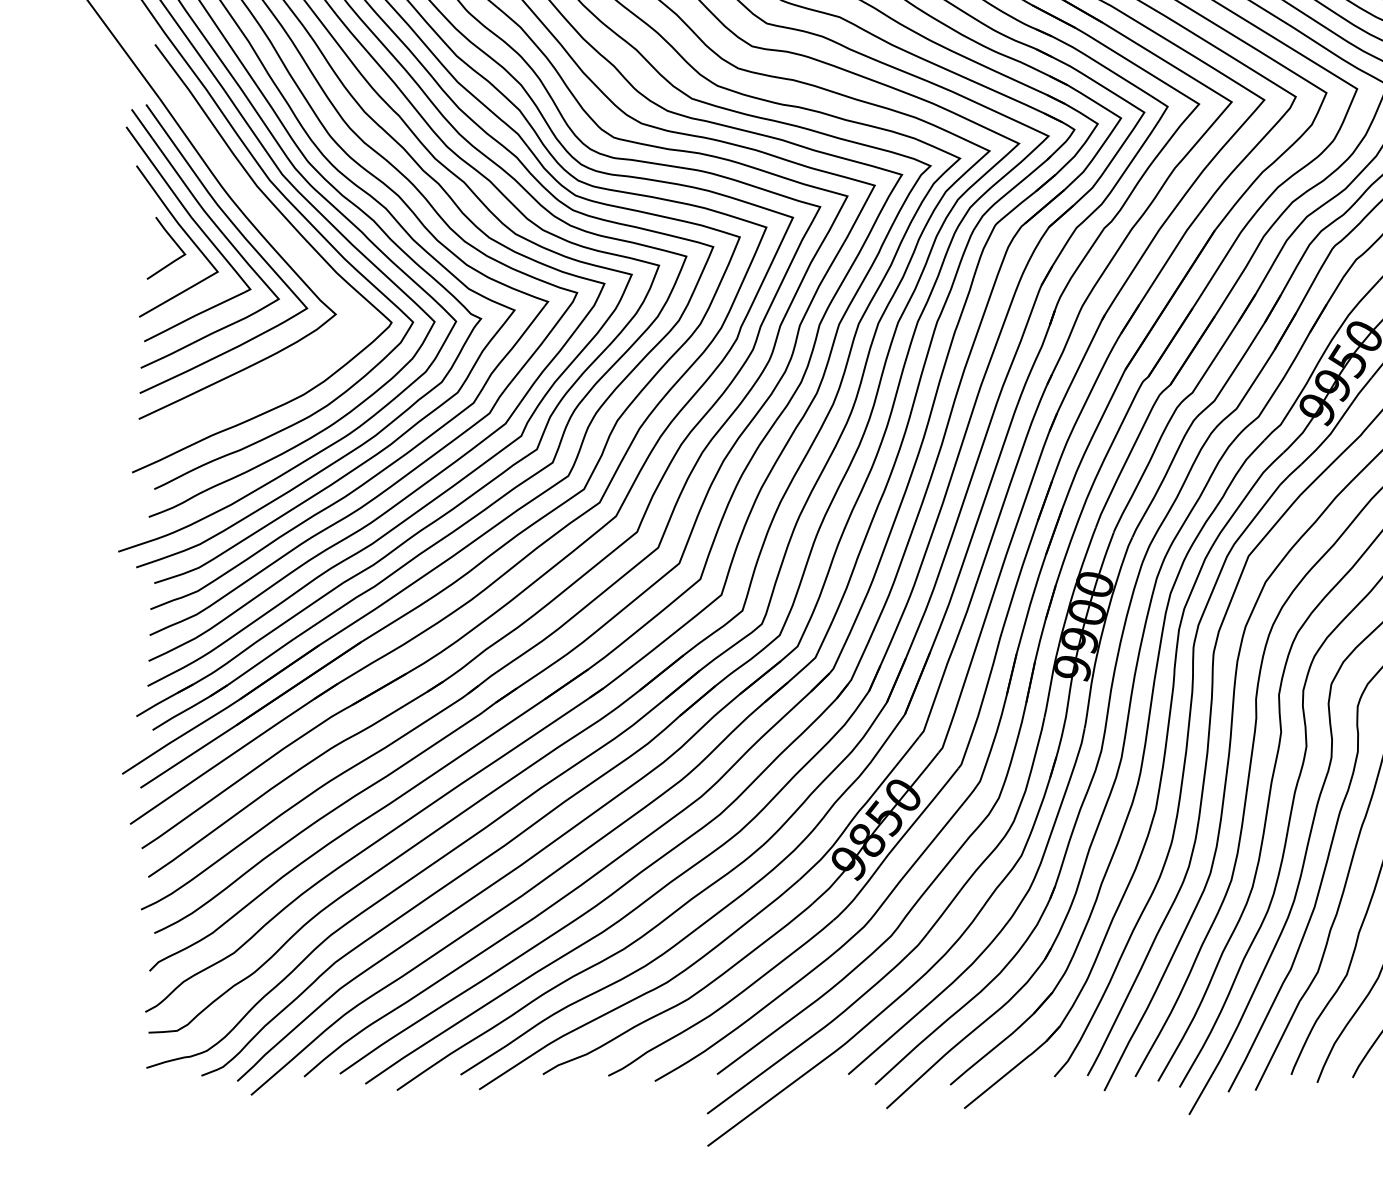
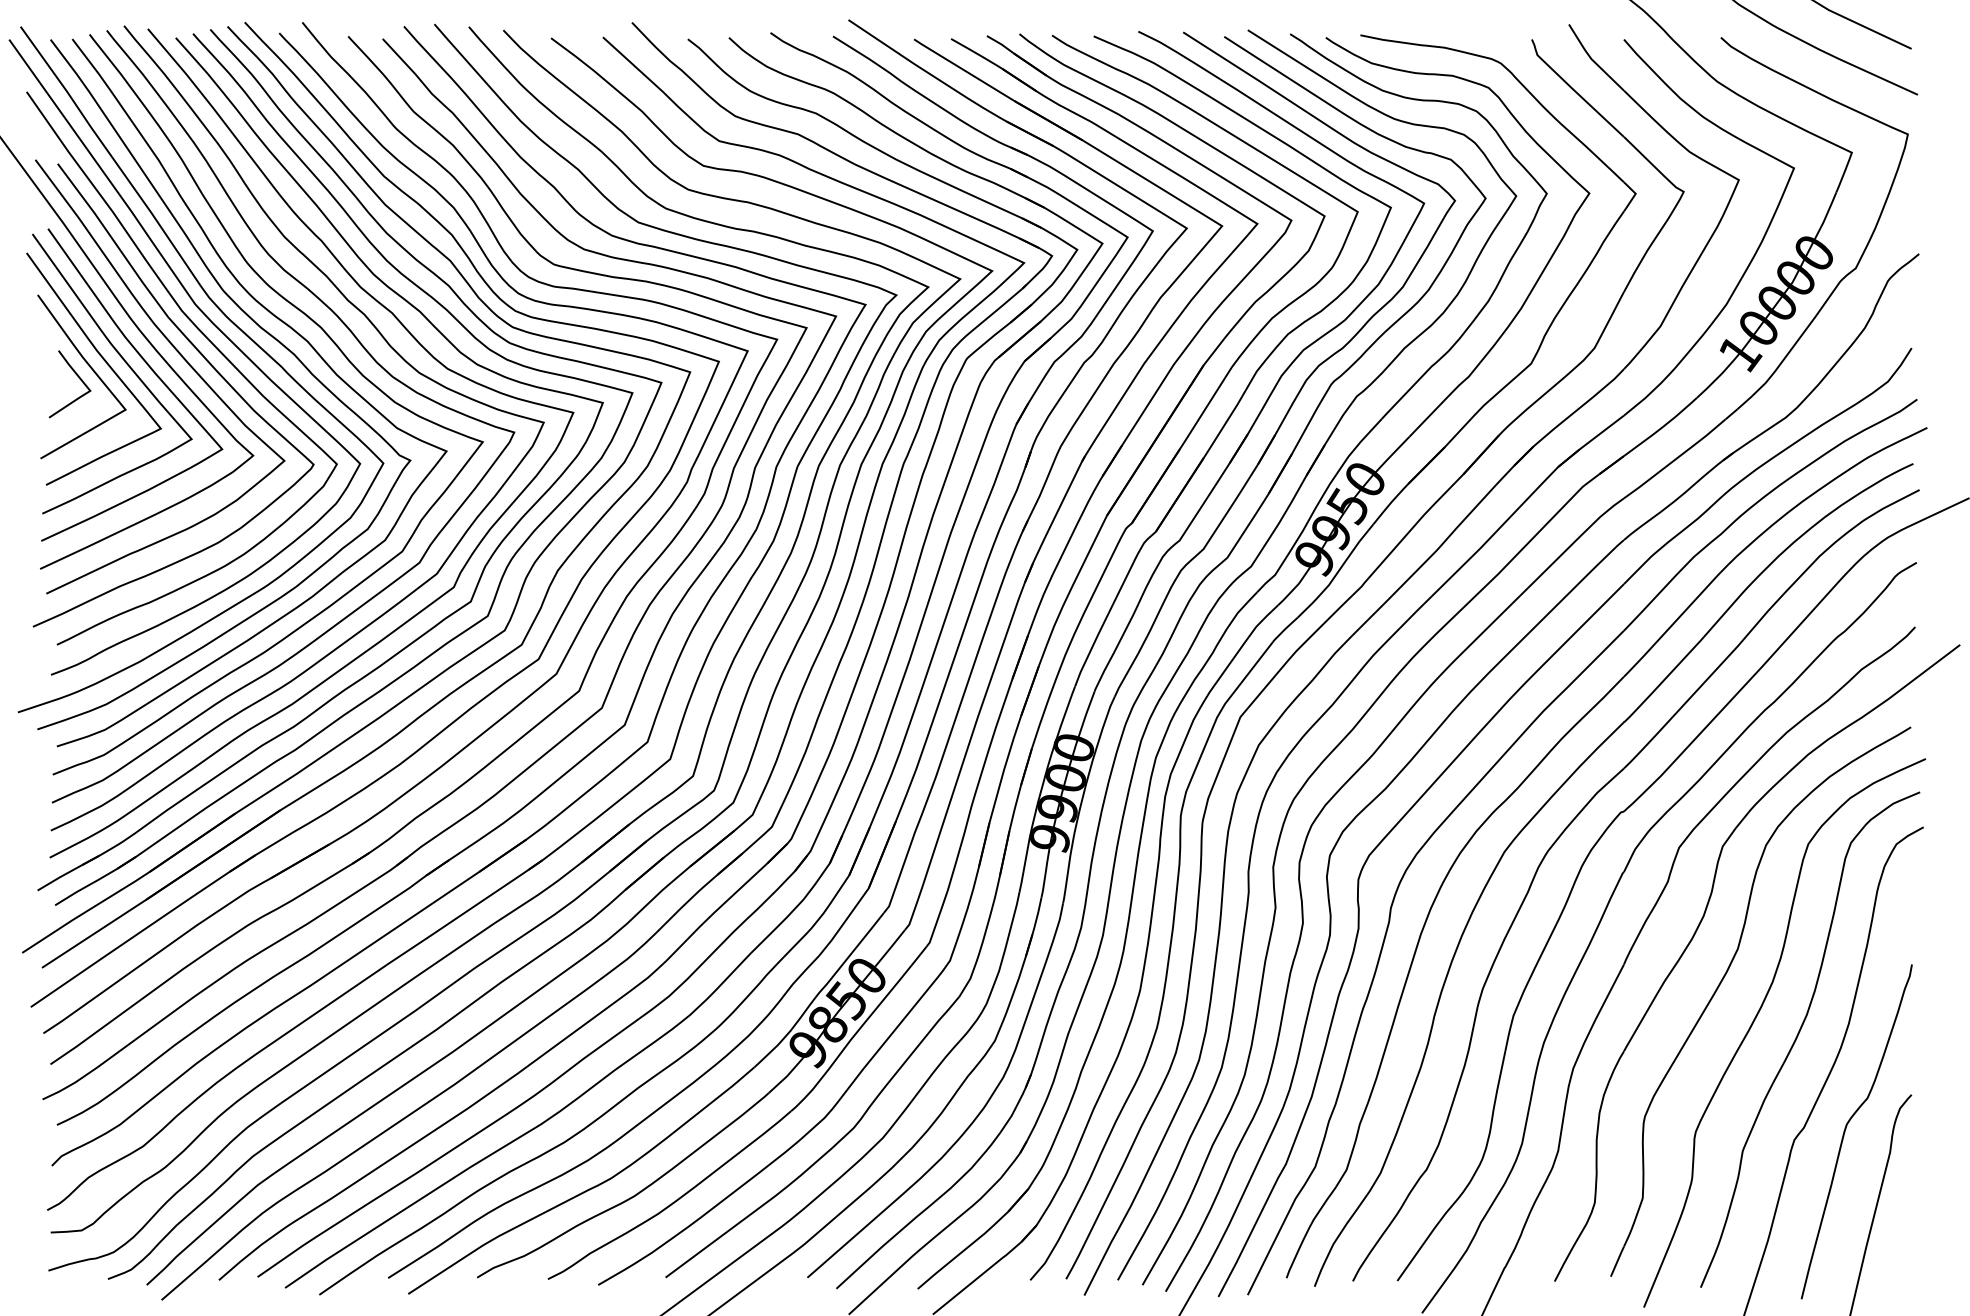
curve: (269, 223) -> (181, 357), added

